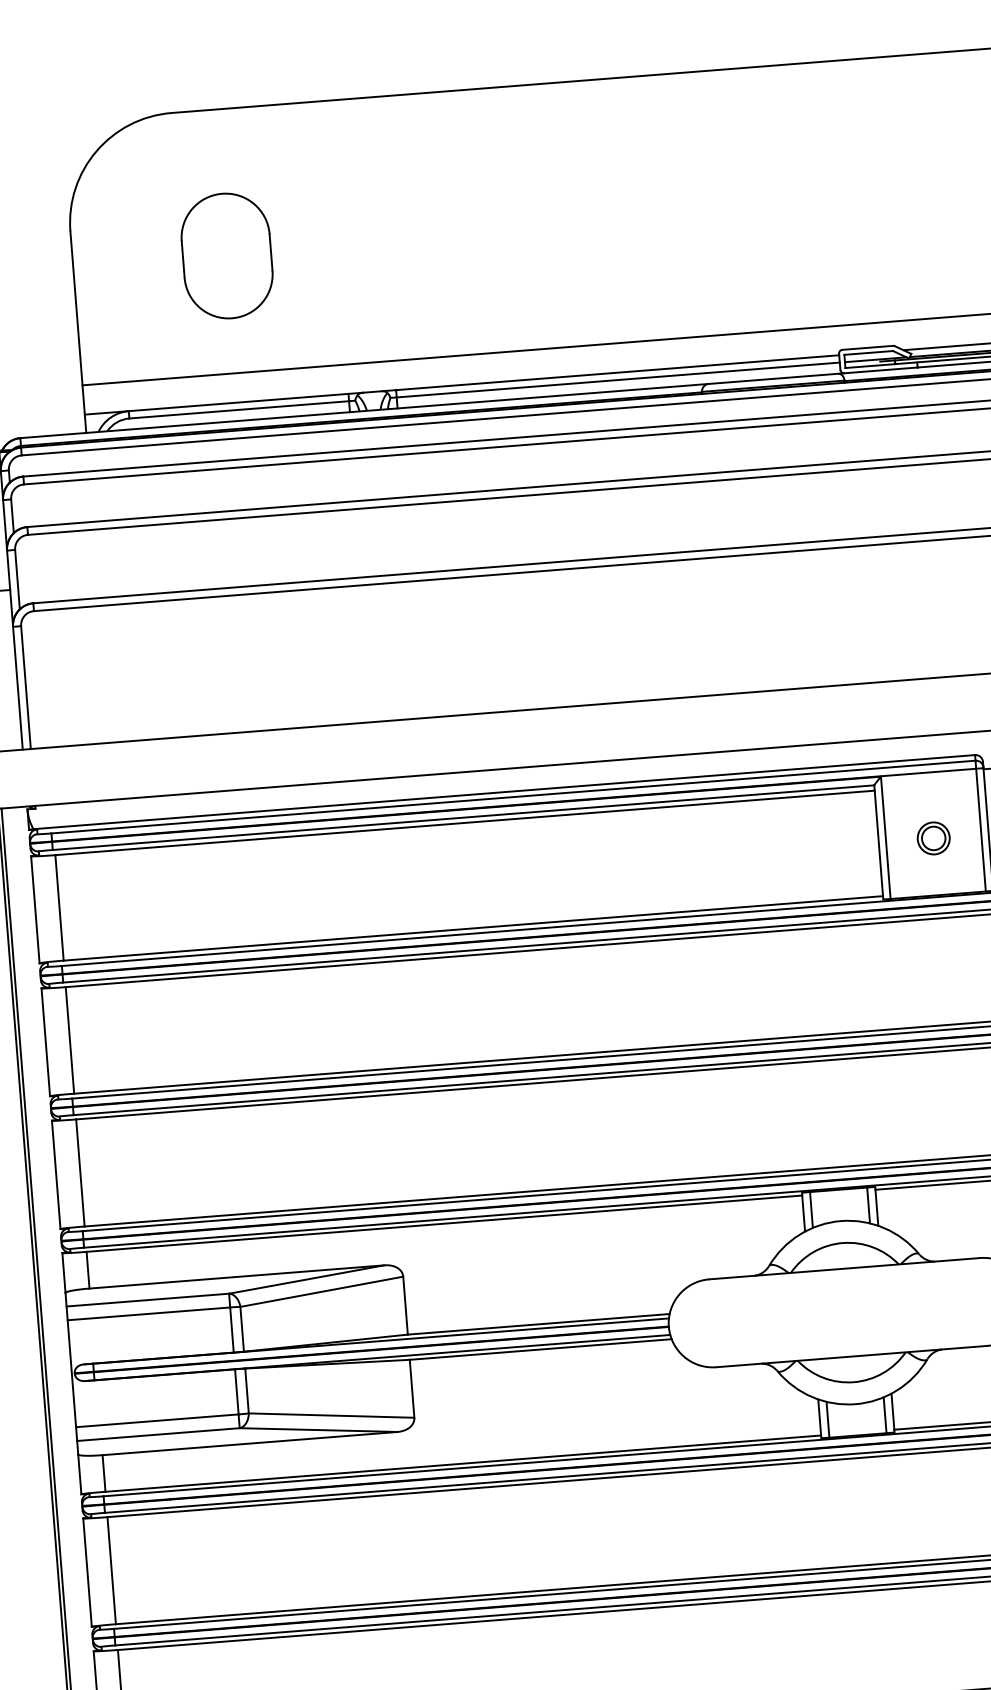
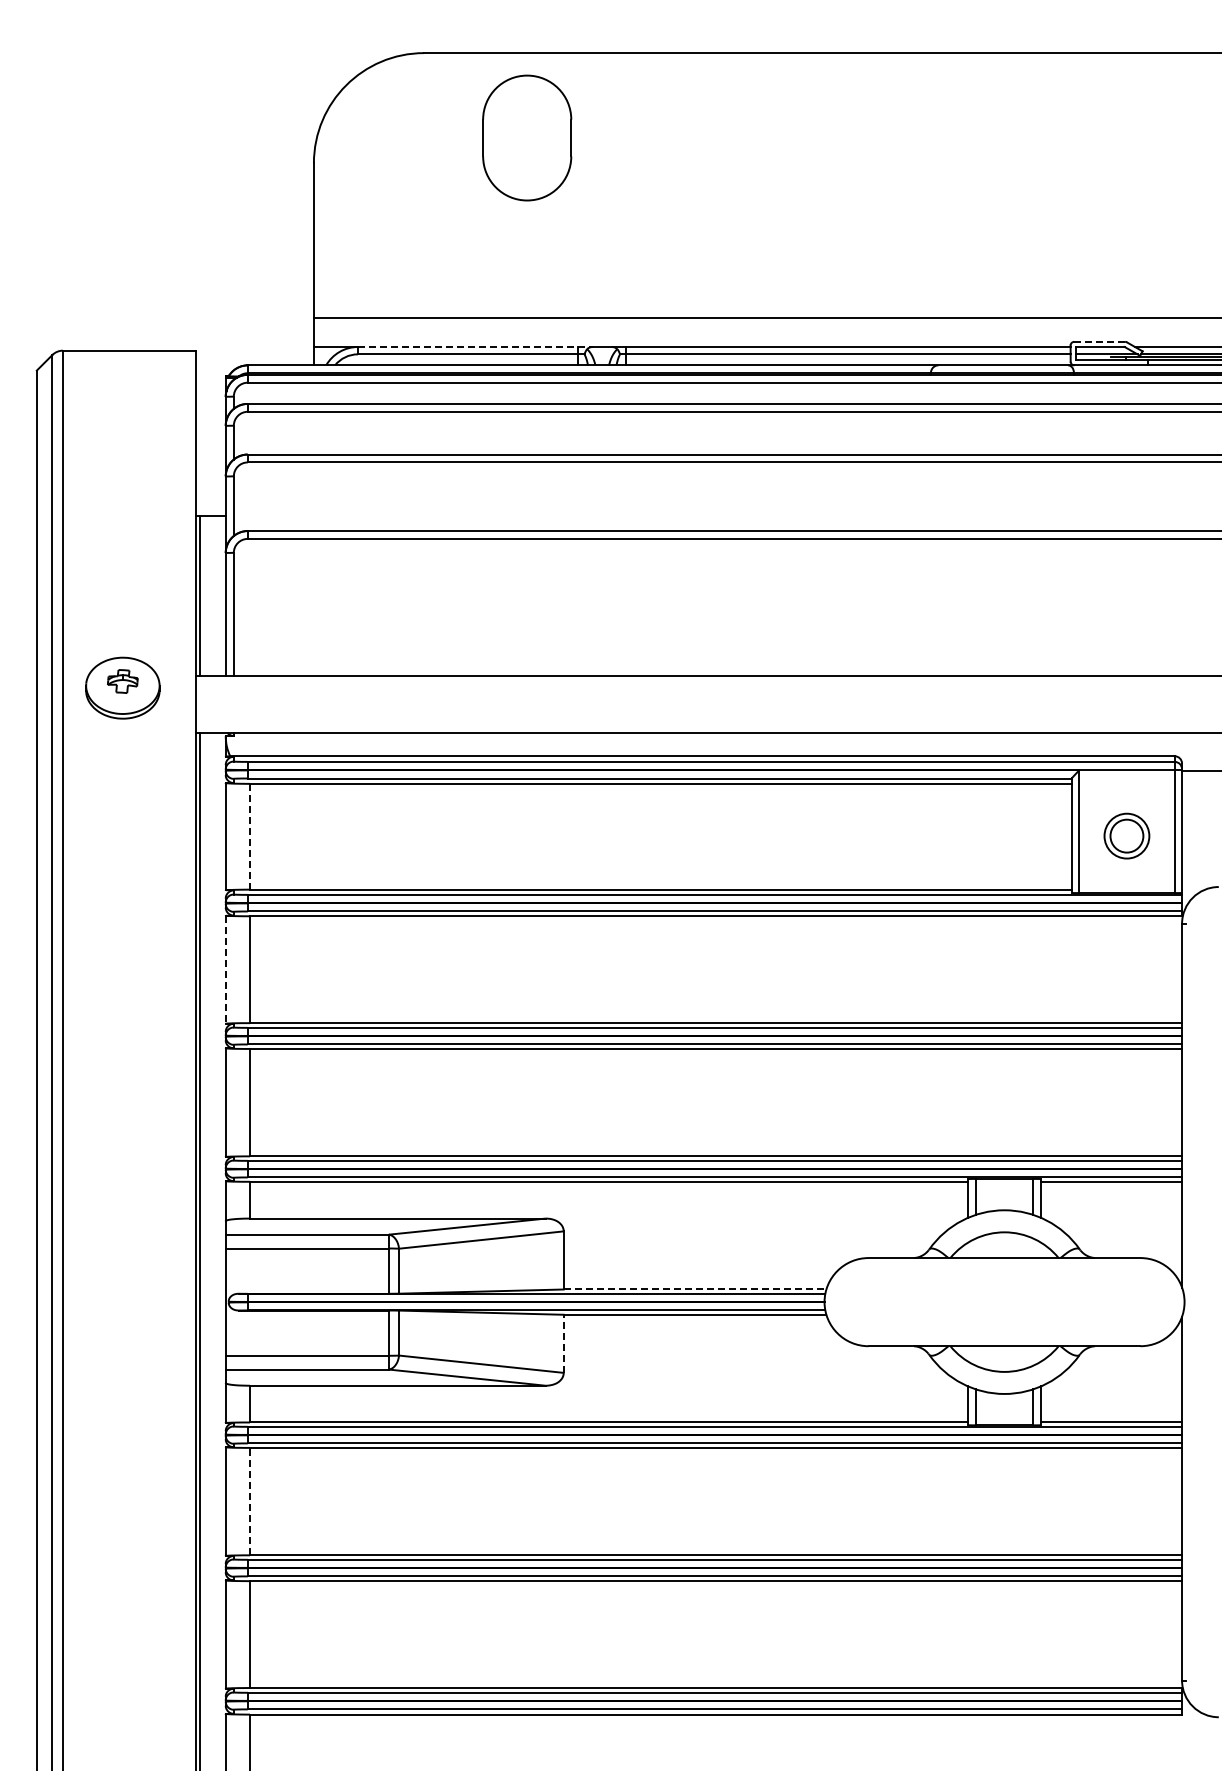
part: (227, 255) -> (527, 137), moved
line: (868, 347) -> (1100, 341), solid -> dashed
line: (245, 402) -> (475, 347), solid -> dashed
part: (933, 837) -> (1126, 835), size x1.4
line: (60, 907) -> (250, 836), solid -> dashed
line: (45, 1043) -> (225, 970), solid -> dashed
line: (539, 1324) -> (695, 1289), solid -> dashed
line: (411, 1388) -> (563, 1343), solid -> dashed
line: (112, 1570) -> (250, 1501), solid -> dashed

